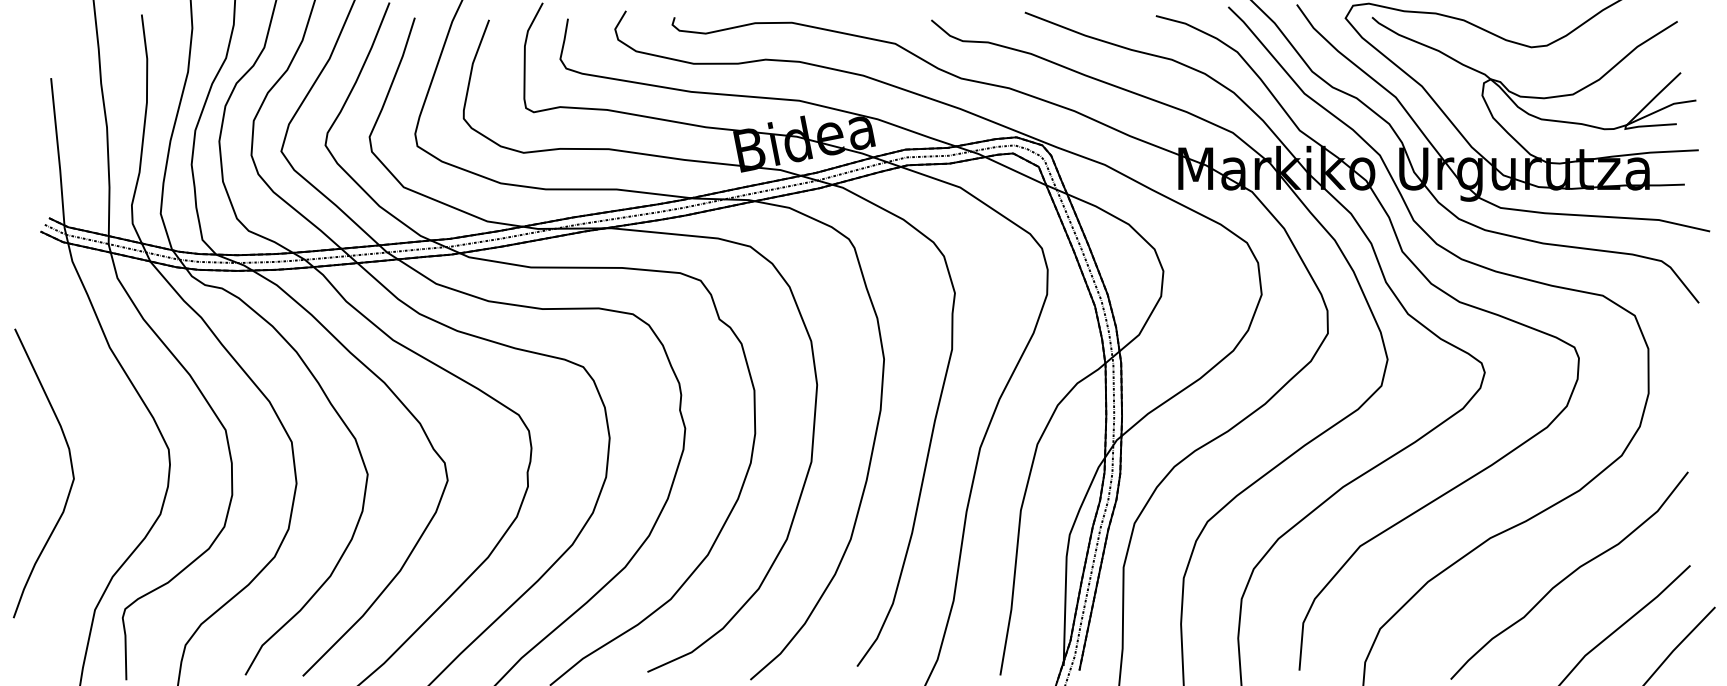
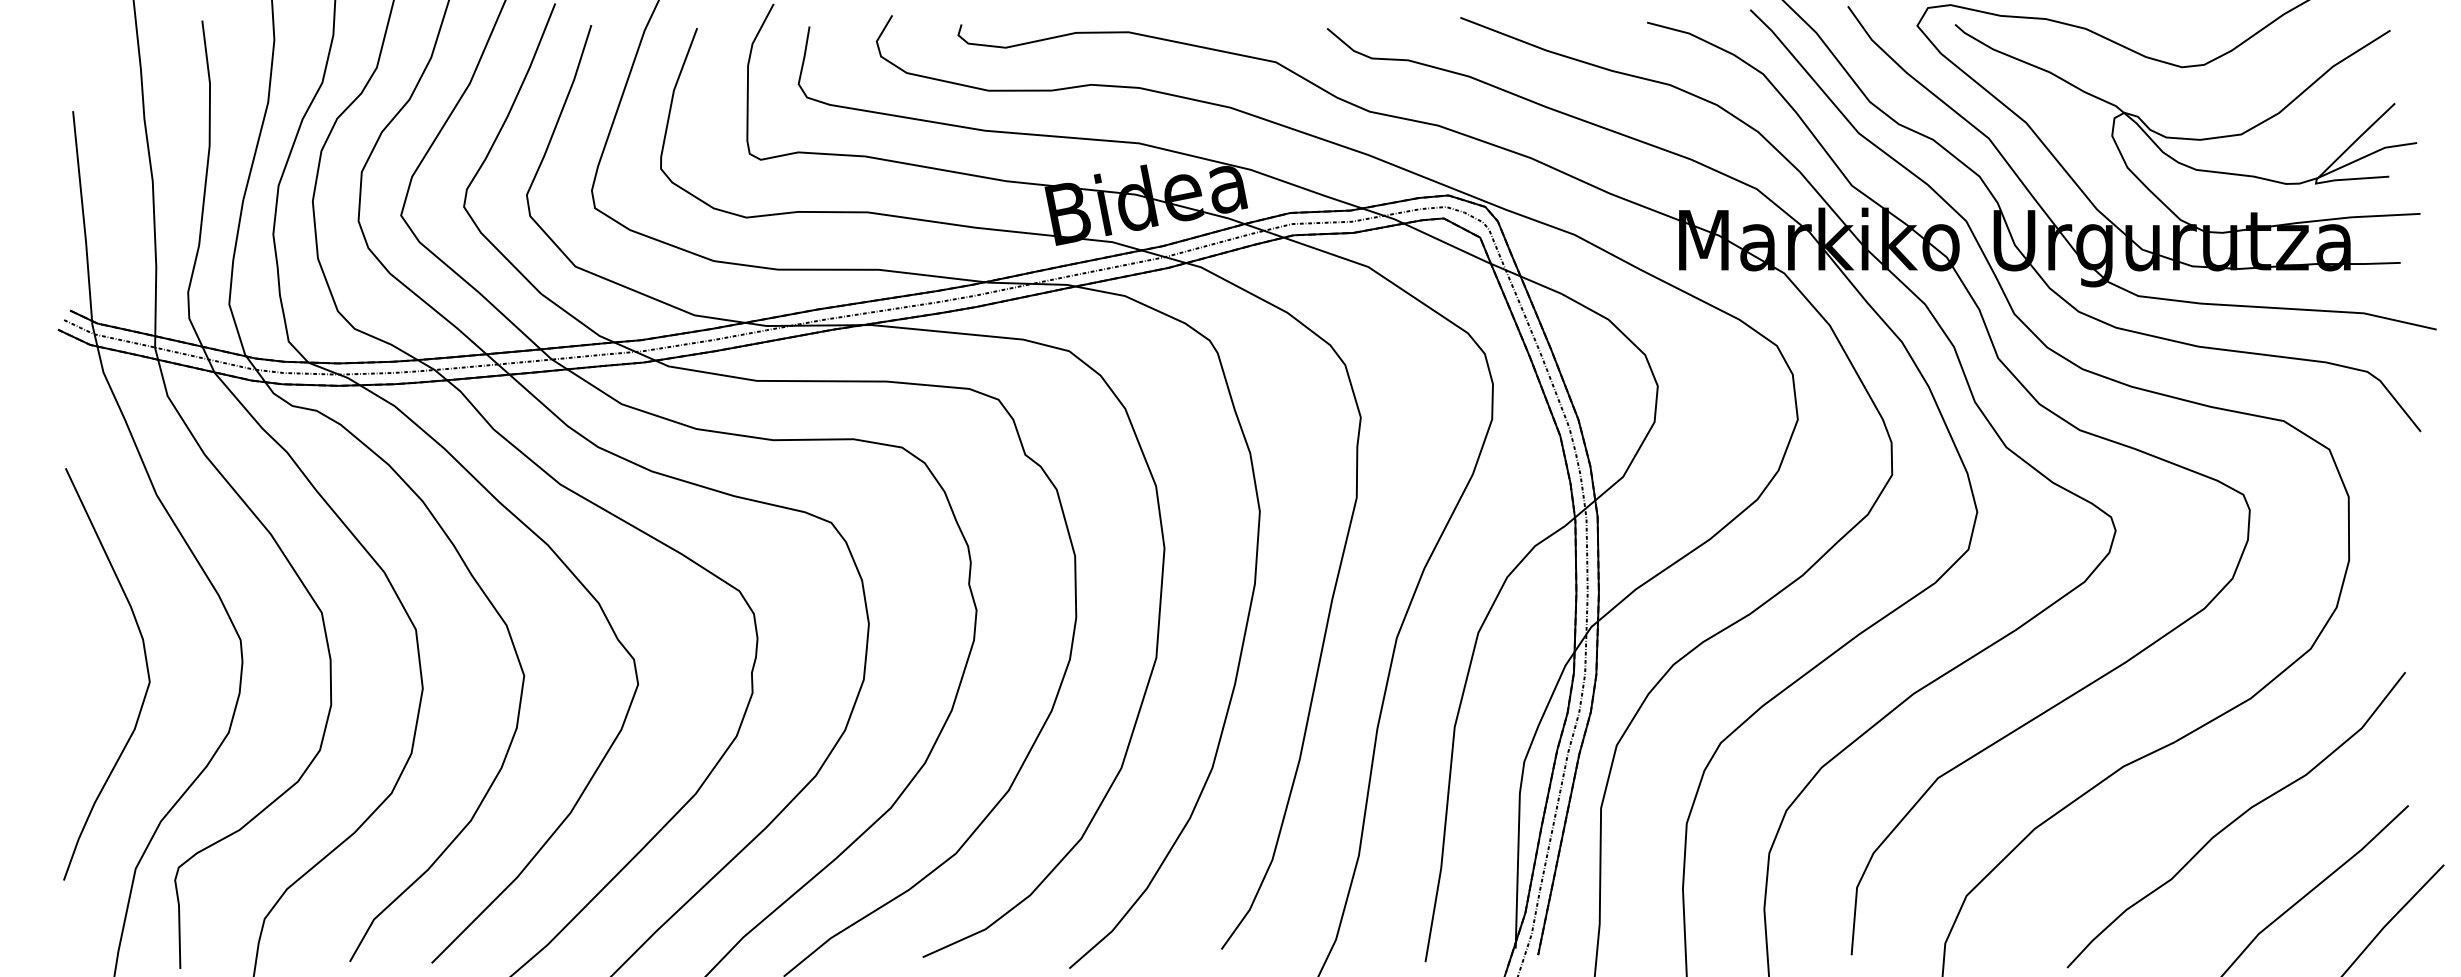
part: (71, 471) -> (146, 671), moved

